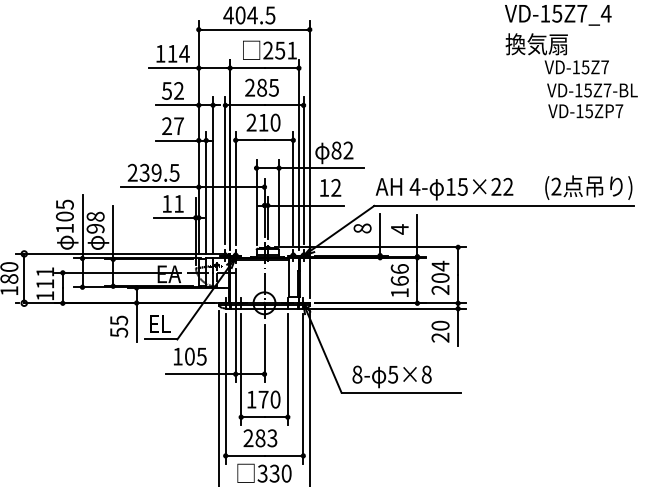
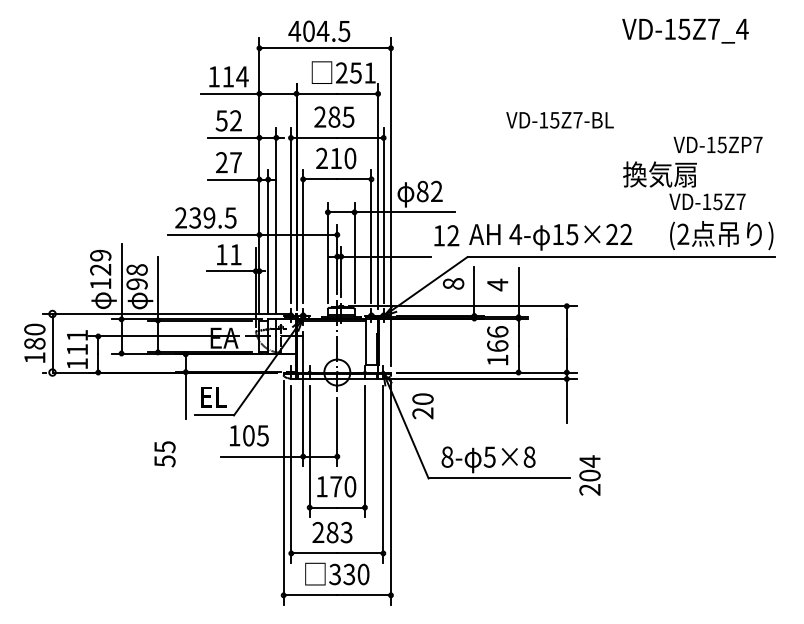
text: (557, 53) -> (684, 185), moved
text: (591, 90) -> (559, 120), moved
text: (330, 187) -> (446, 235), moved
text: (64, 210) -> (100, 262), 105 -> 129
text: (440, 277) -> (589, 475), moved
text: (118, 326) -> (164, 454), moved
text: (440, 331) -> (422, 406), moved

